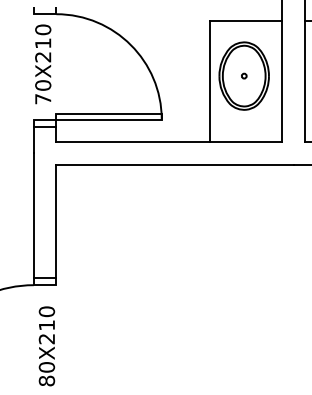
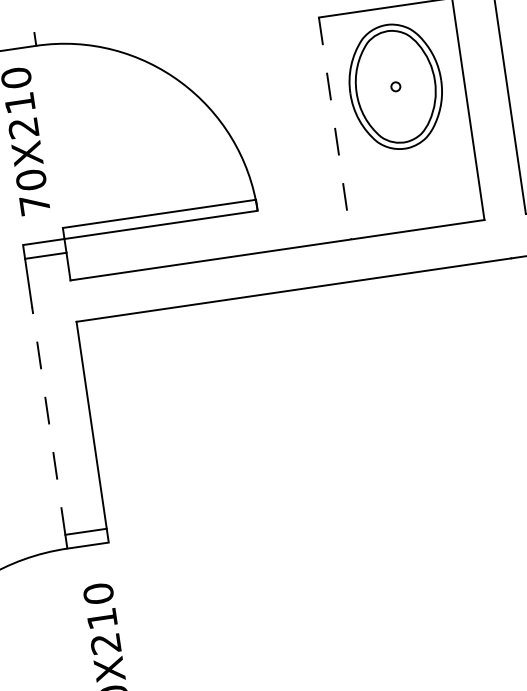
part: (243, 75) -> (394, 85), moved
line: (209, 81) -> (334, 128), solid -> dashed
line: (33, 215) -> (48, 420), solid -> dashed

